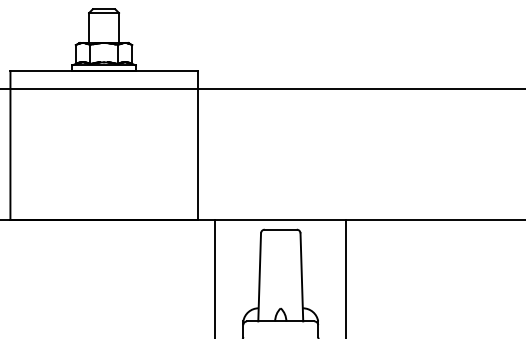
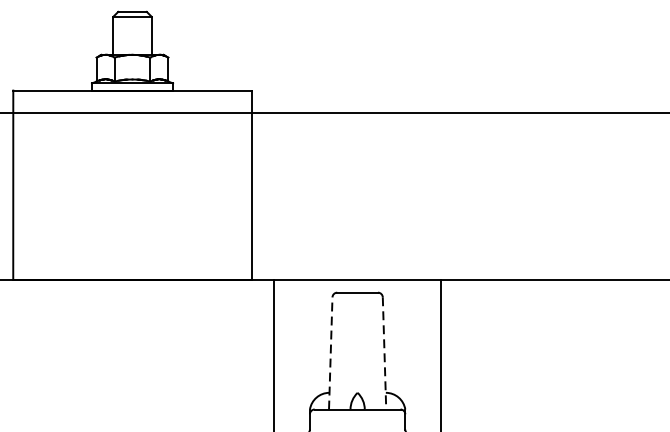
line: (259, 276) -> (330, 352), solid -> dashed
line: (301, 277) -> (384, 353), solid -> dashed

